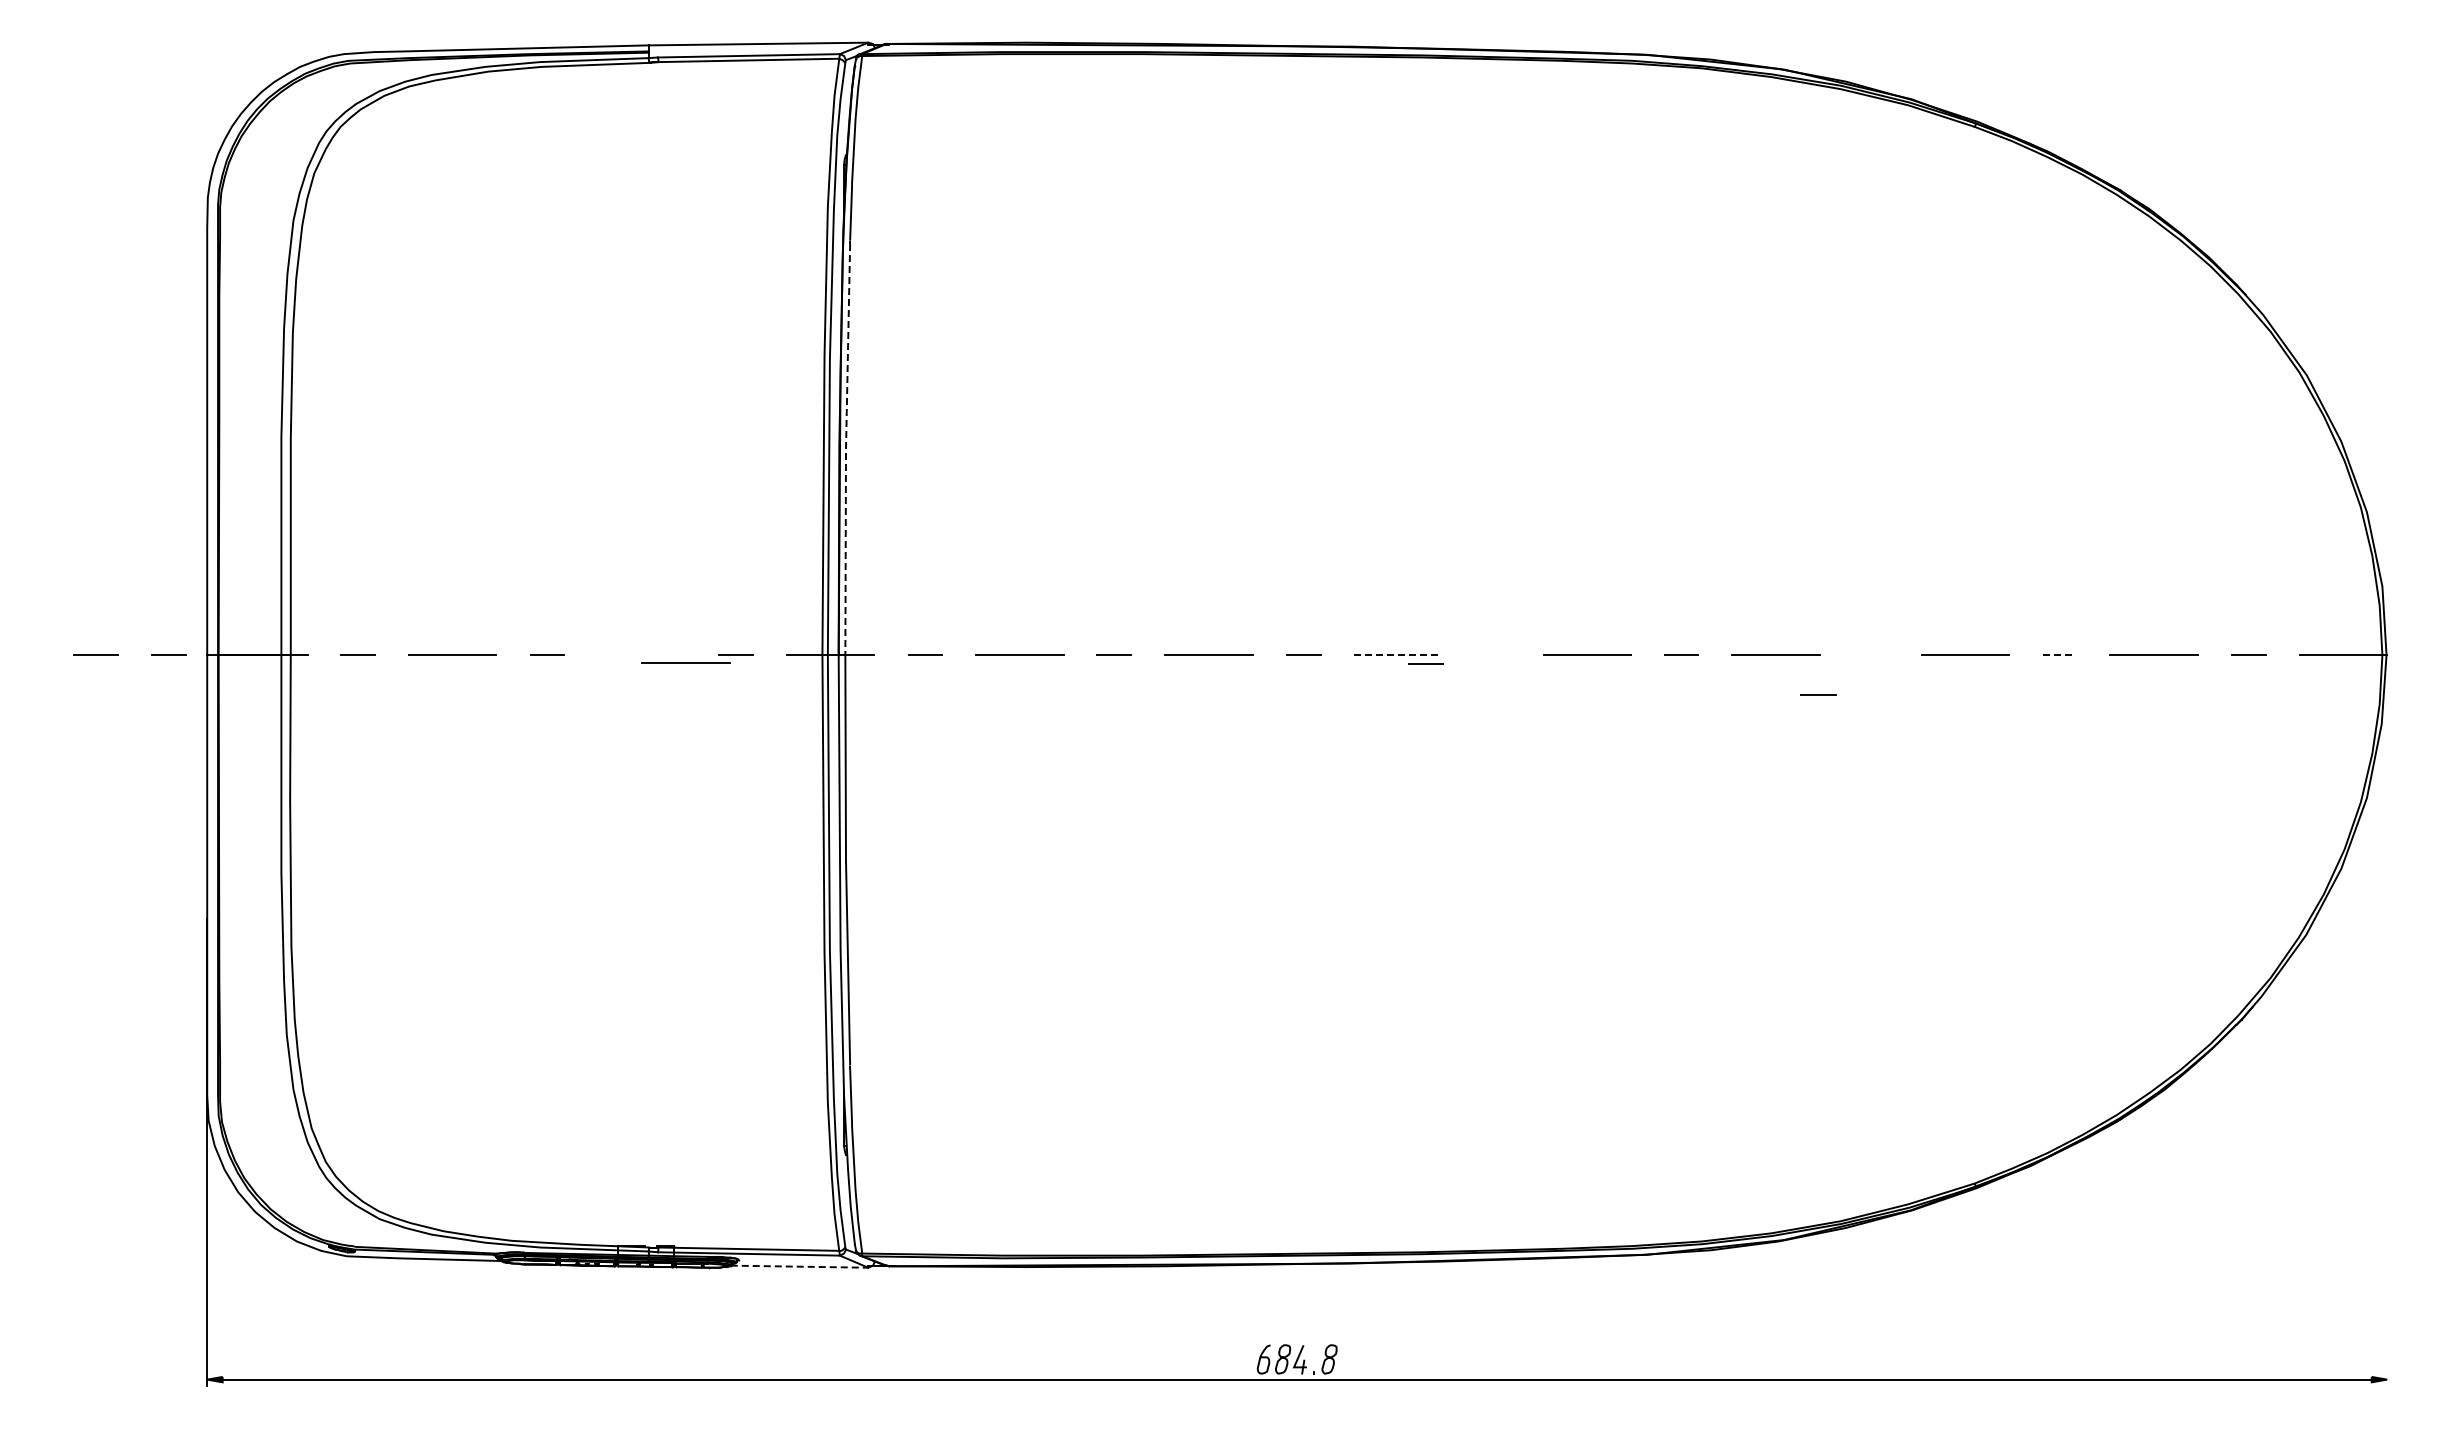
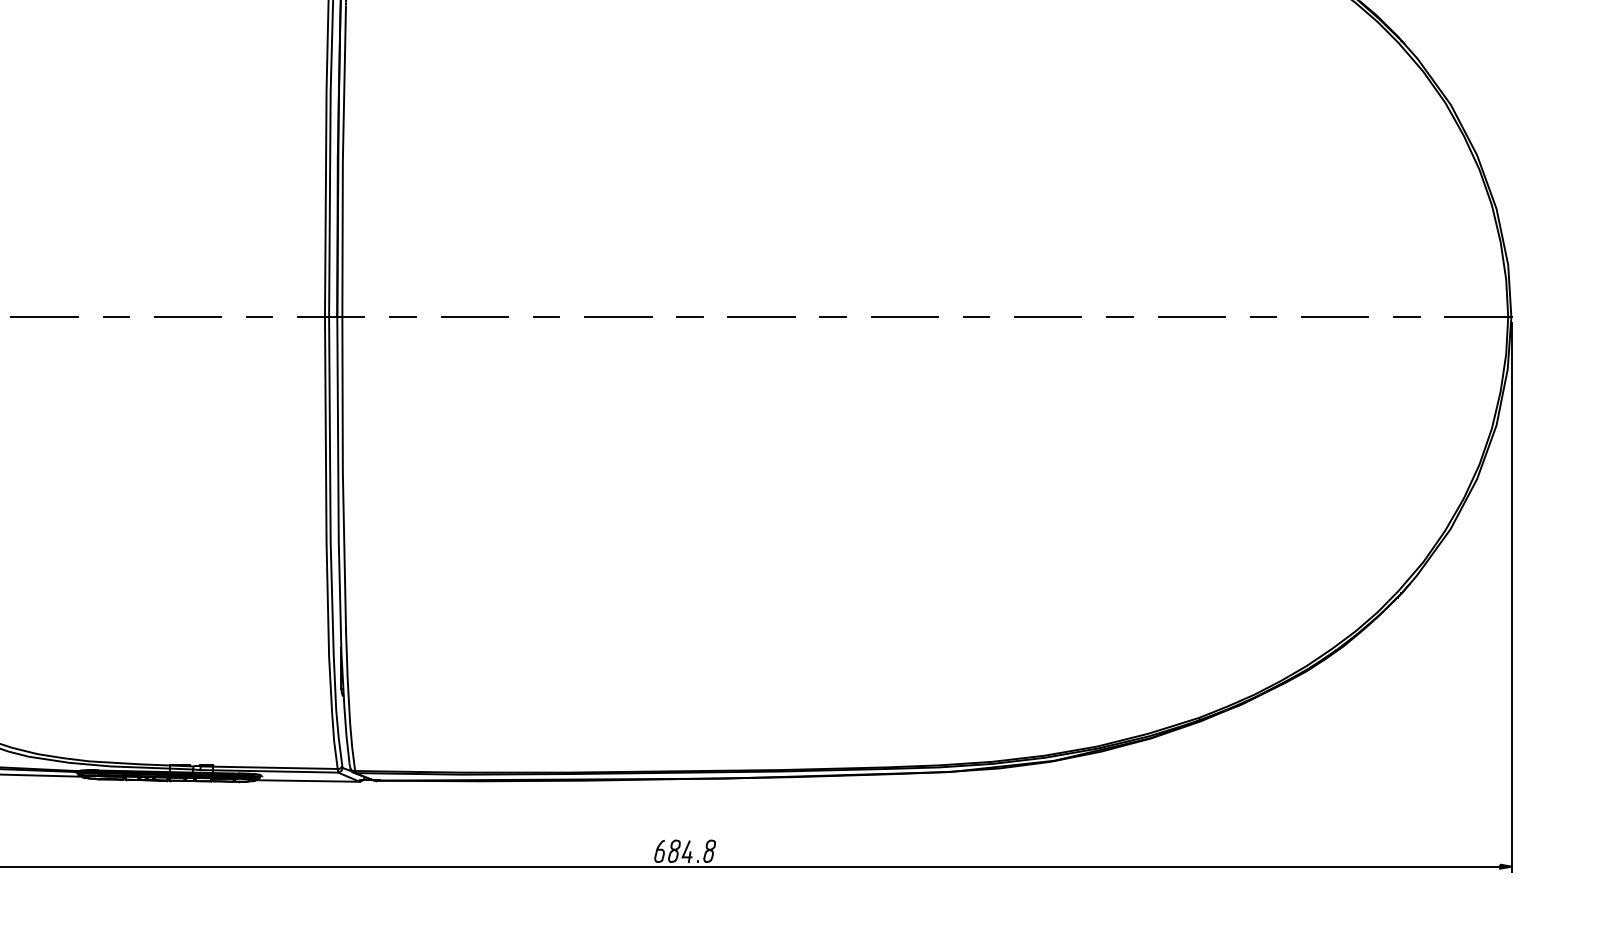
line: (846, 449) -> (343, 161), dashed -> solid
line: (1397, 655) -> (761, 317), dashed -> solid
line: (2059, 655) -> (1263, 317), dashed -> solid
line: (685, 662) -> (187, 316), moved
line: (1425, 663) -> (832, 316), moved
line: (1818, 694) -> (1119, 316), moved
line: (2387, 1024) -> (1512, 597), added
line: (799, 1266) -> (307, 780), dashed -> solid

